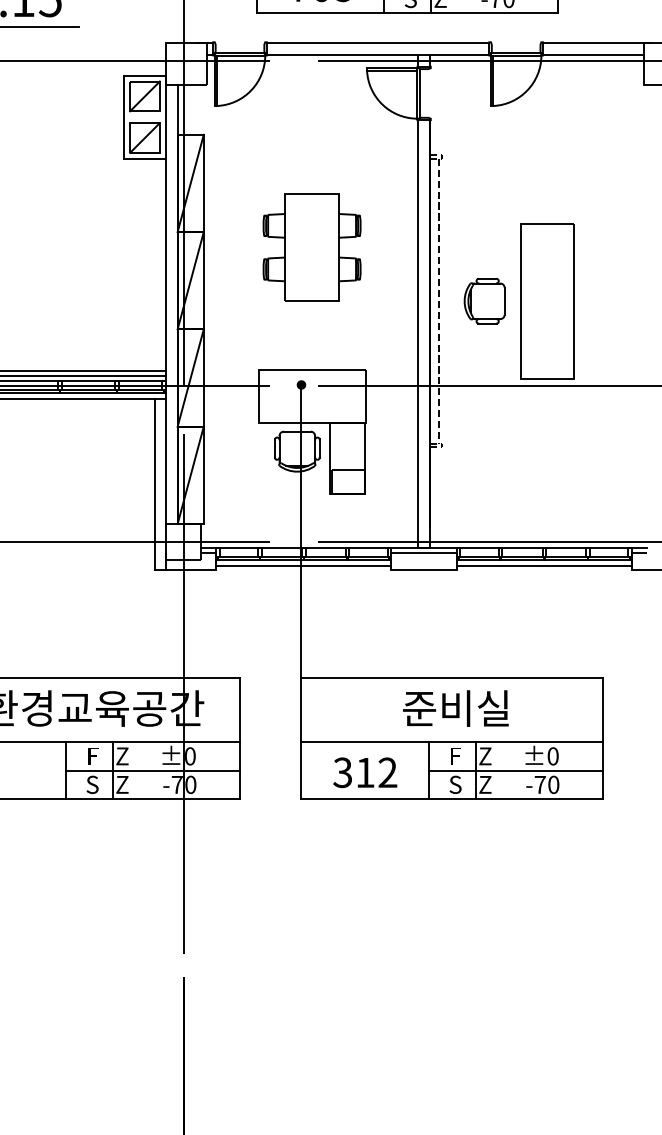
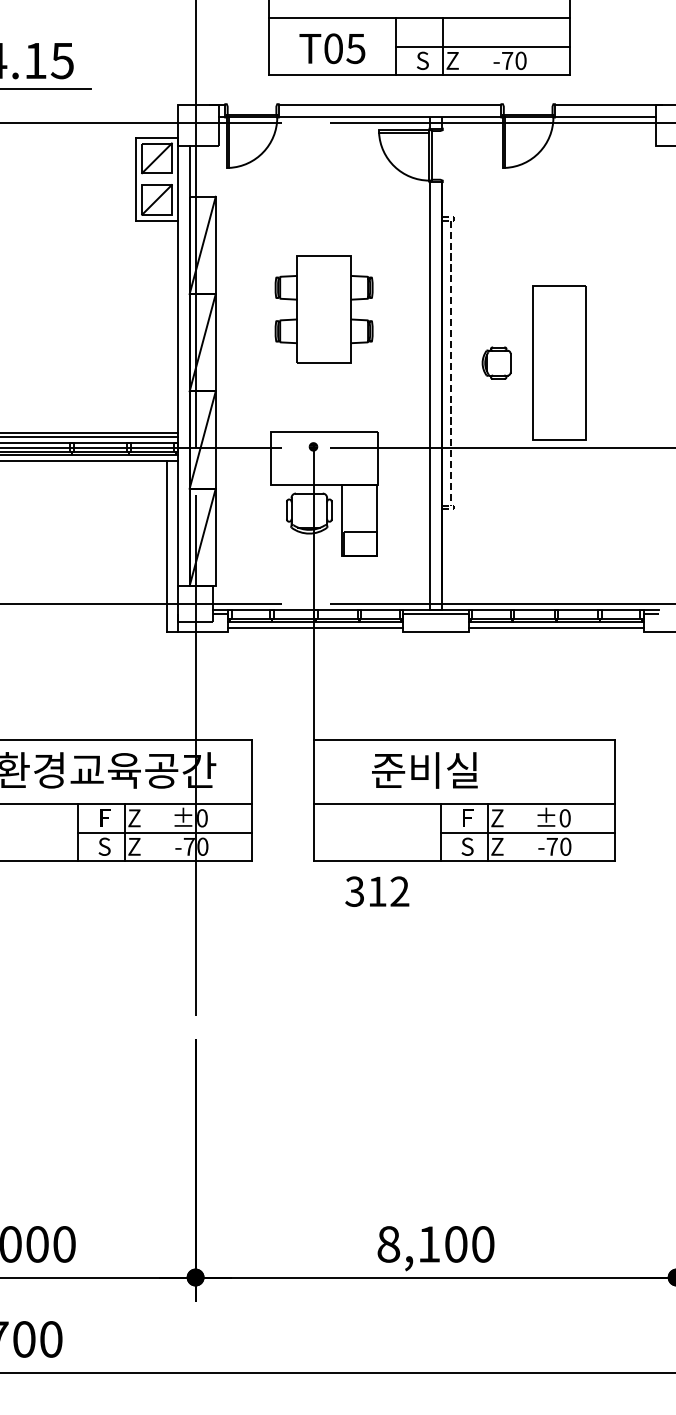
part: (484, 300) -> (496, 362), size x0.7
text: (455, 708) -> (424, 770), moved
text: (365, 772) -> (377, 891), moved

